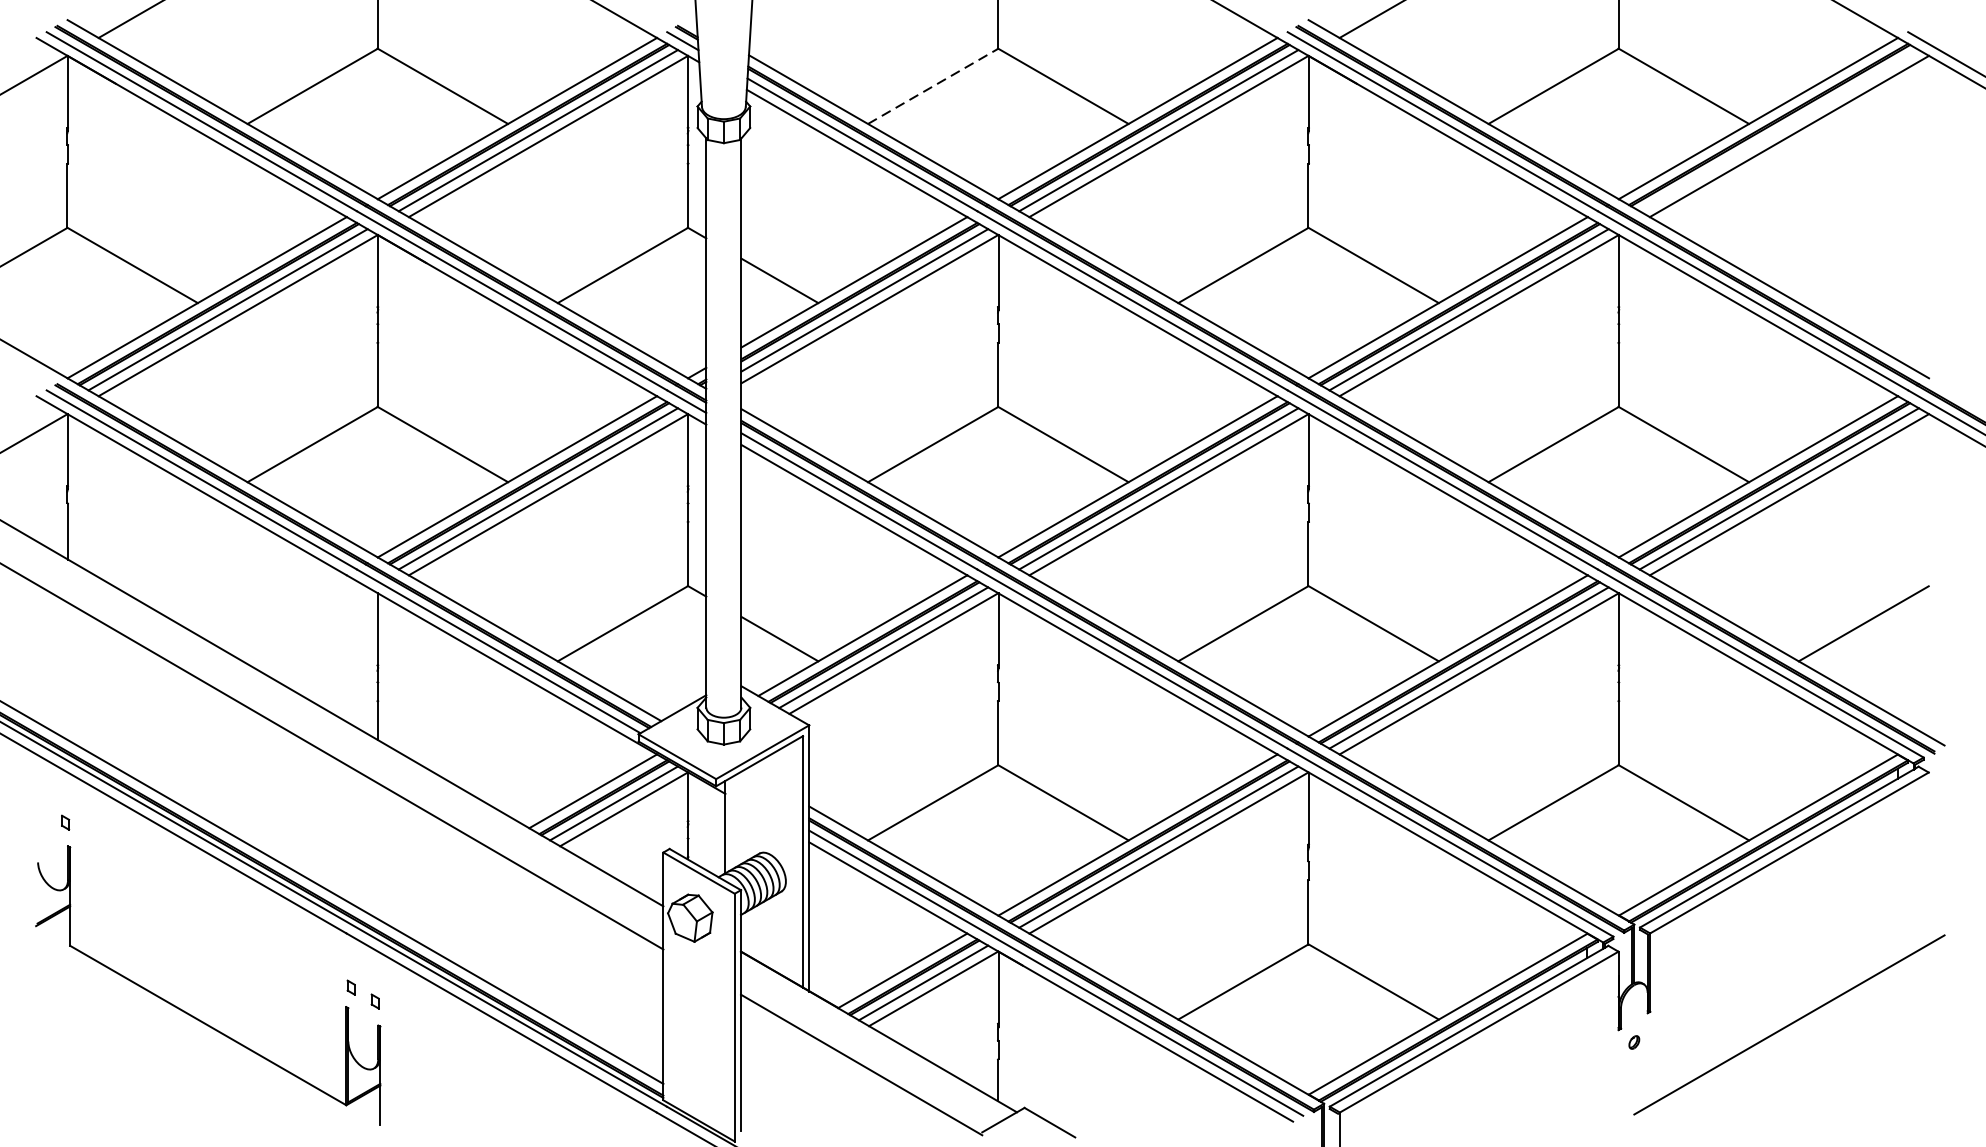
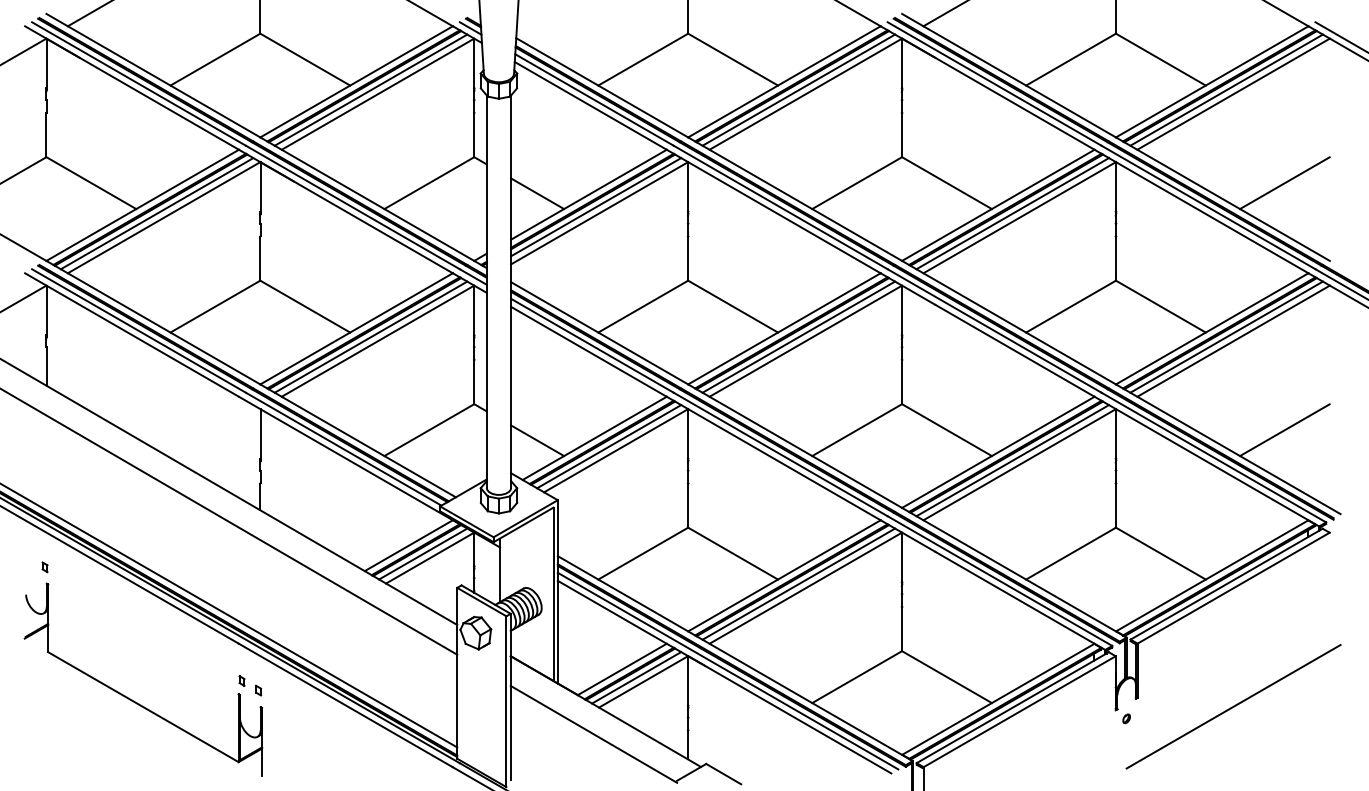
line: (933, 86) -> (643, 59), dashed -> solid
line: (1779, 129) -> (1226, 89), added
line: (1863, 266) -> (1284, 183), added

